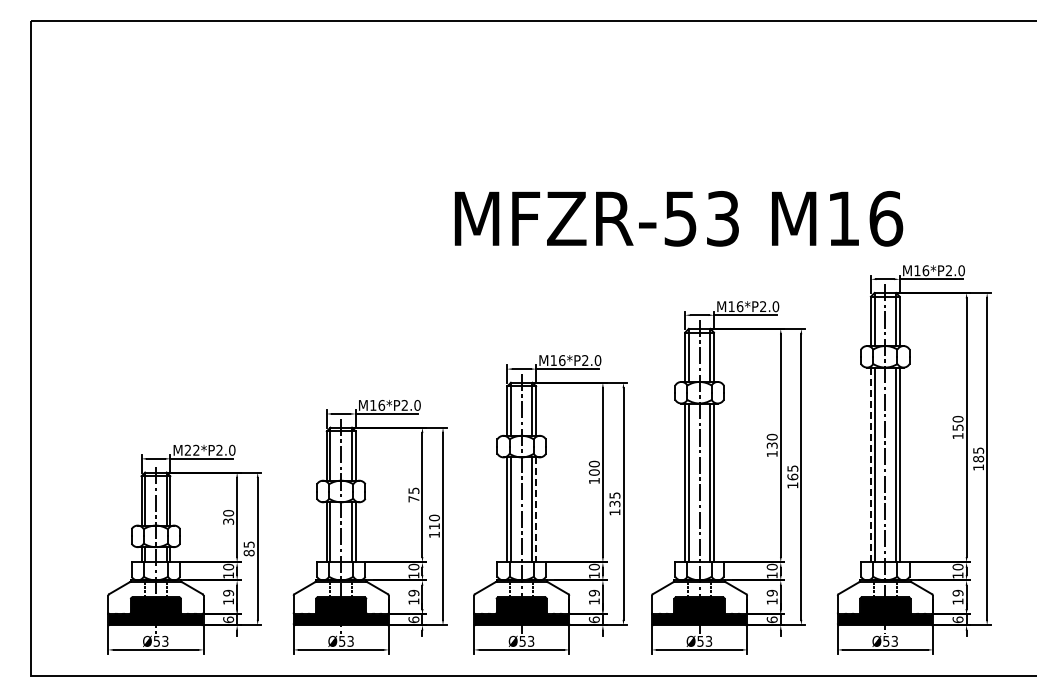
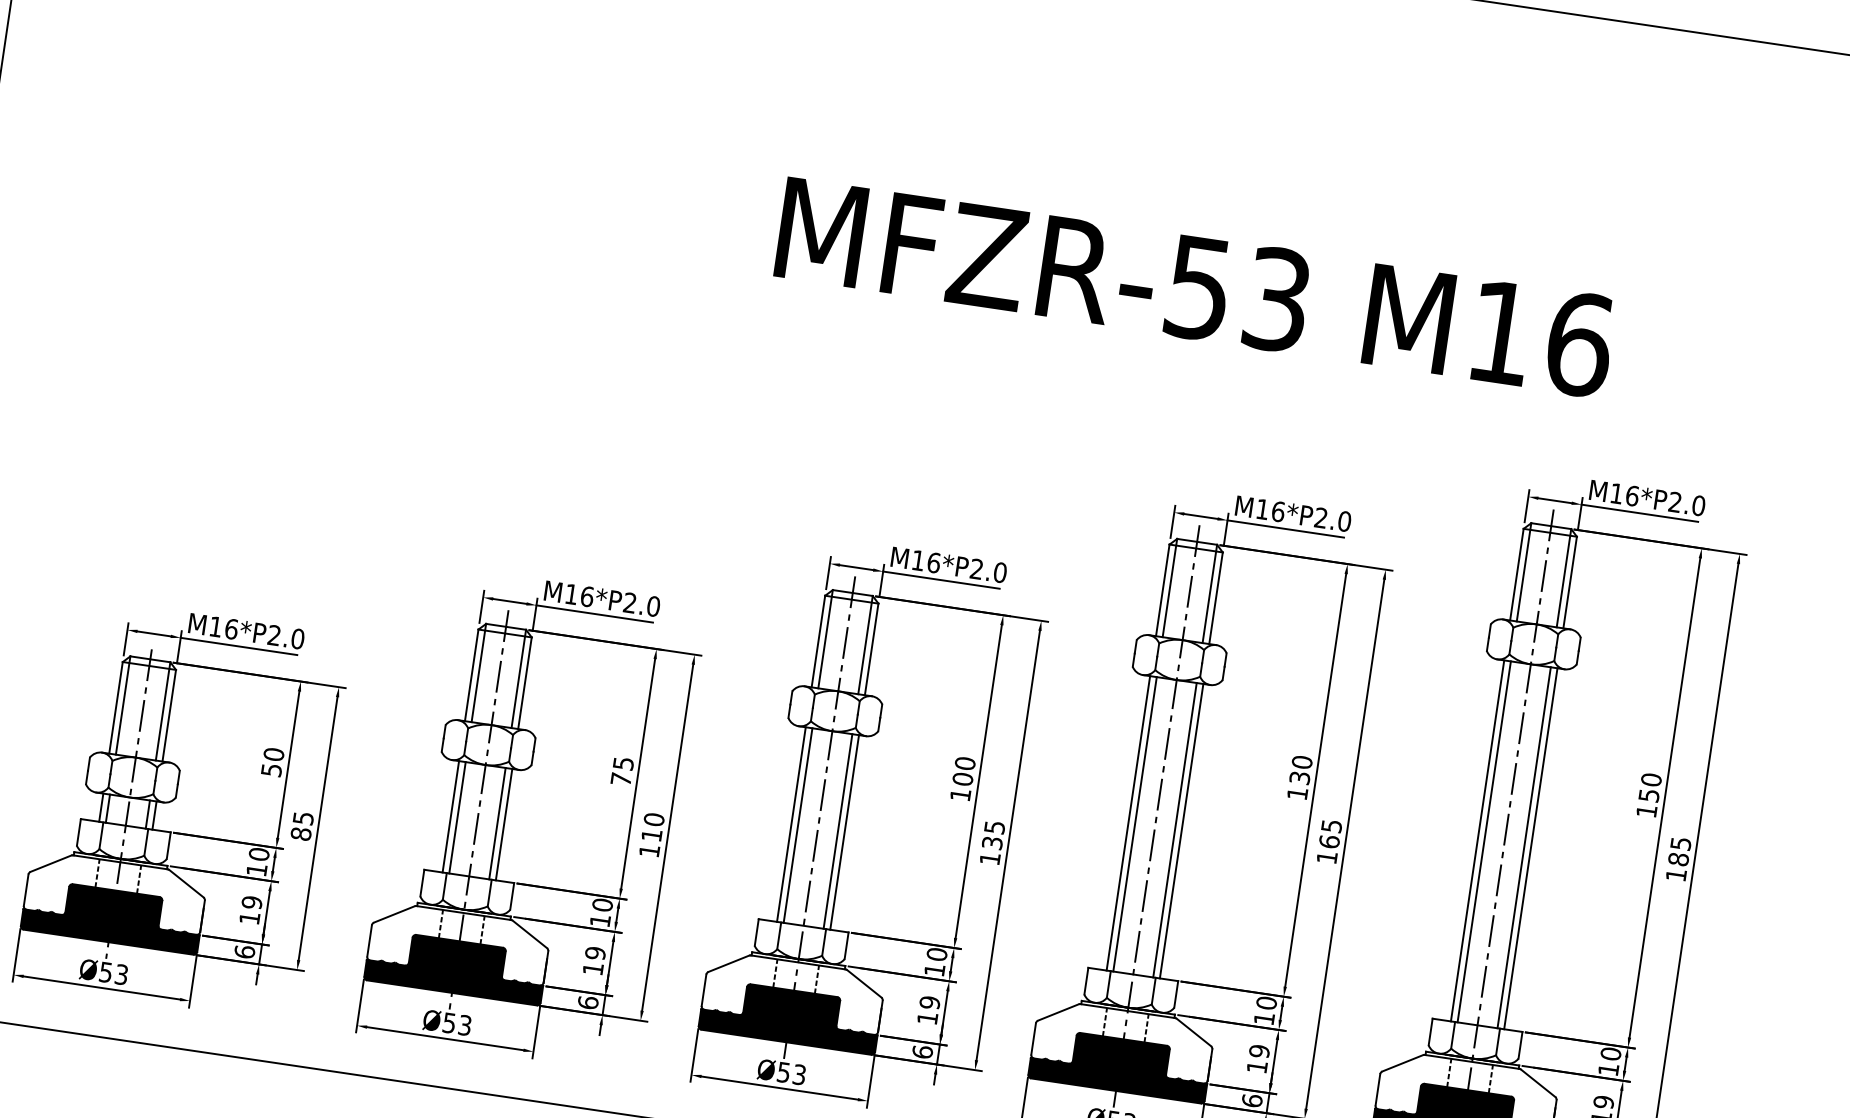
text: (678, 218) -> (1194, 286), moved
text: (191, 449) -> (222, 626), M22*P2.0 -> M16*P2.0
line: (870, 465) -> (1476, 841), dashed -> solid
line: (536, 509) -> (845, 831), dashed -> solid
text: (228, 521) -> (271, 769), 30 -> 50

